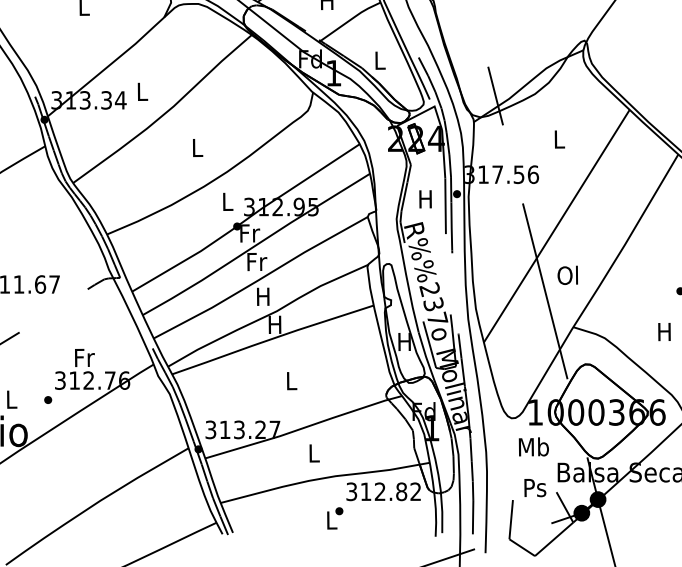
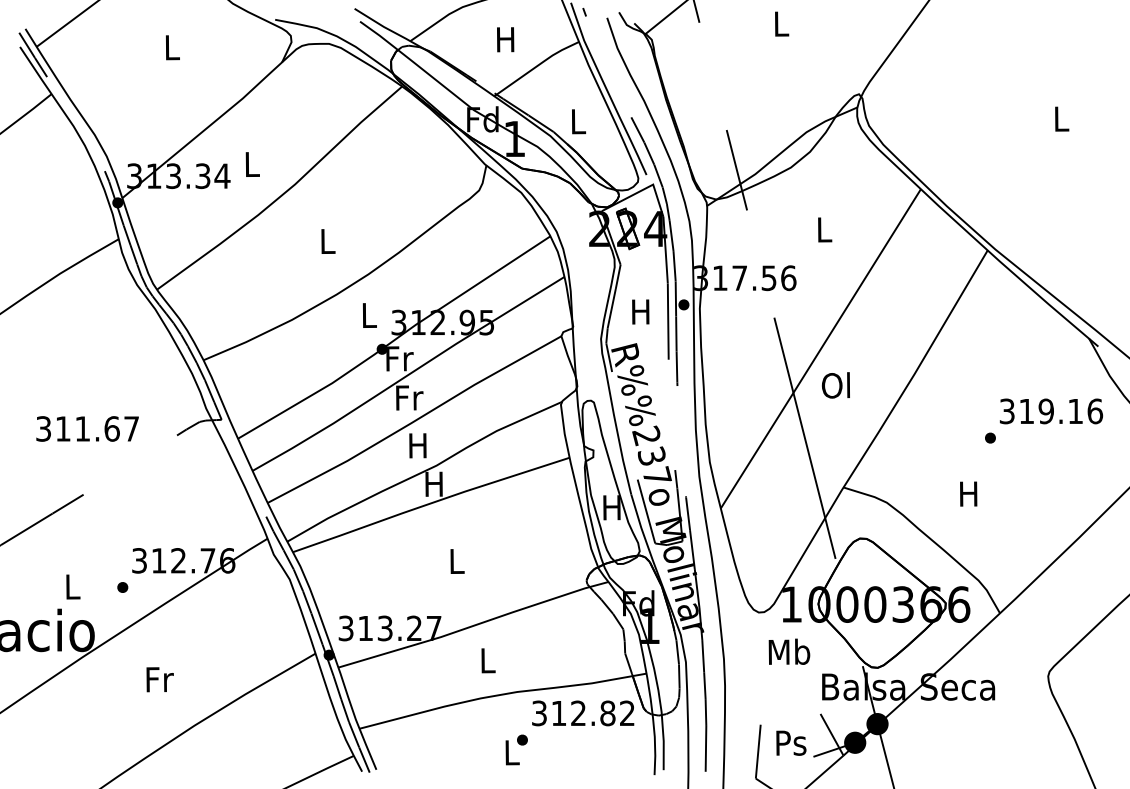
text: (567, 275) -> (835, 385), moved
text: (84, 357) -> (159, 679), moved
text: (535, 487) -> (791, 742), moved

